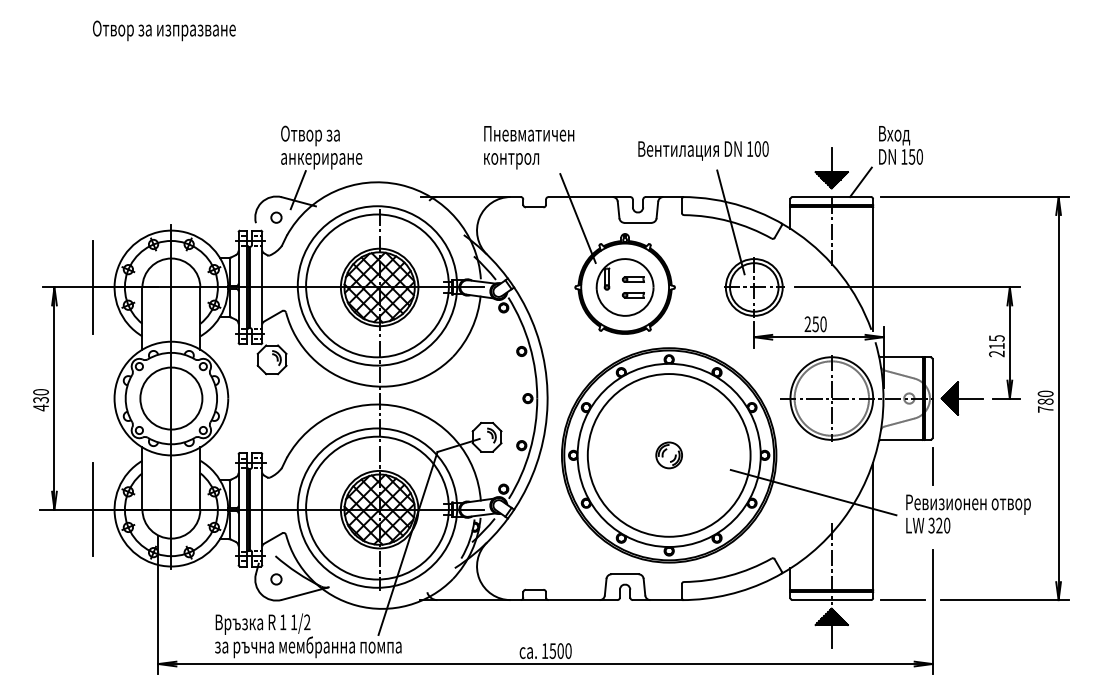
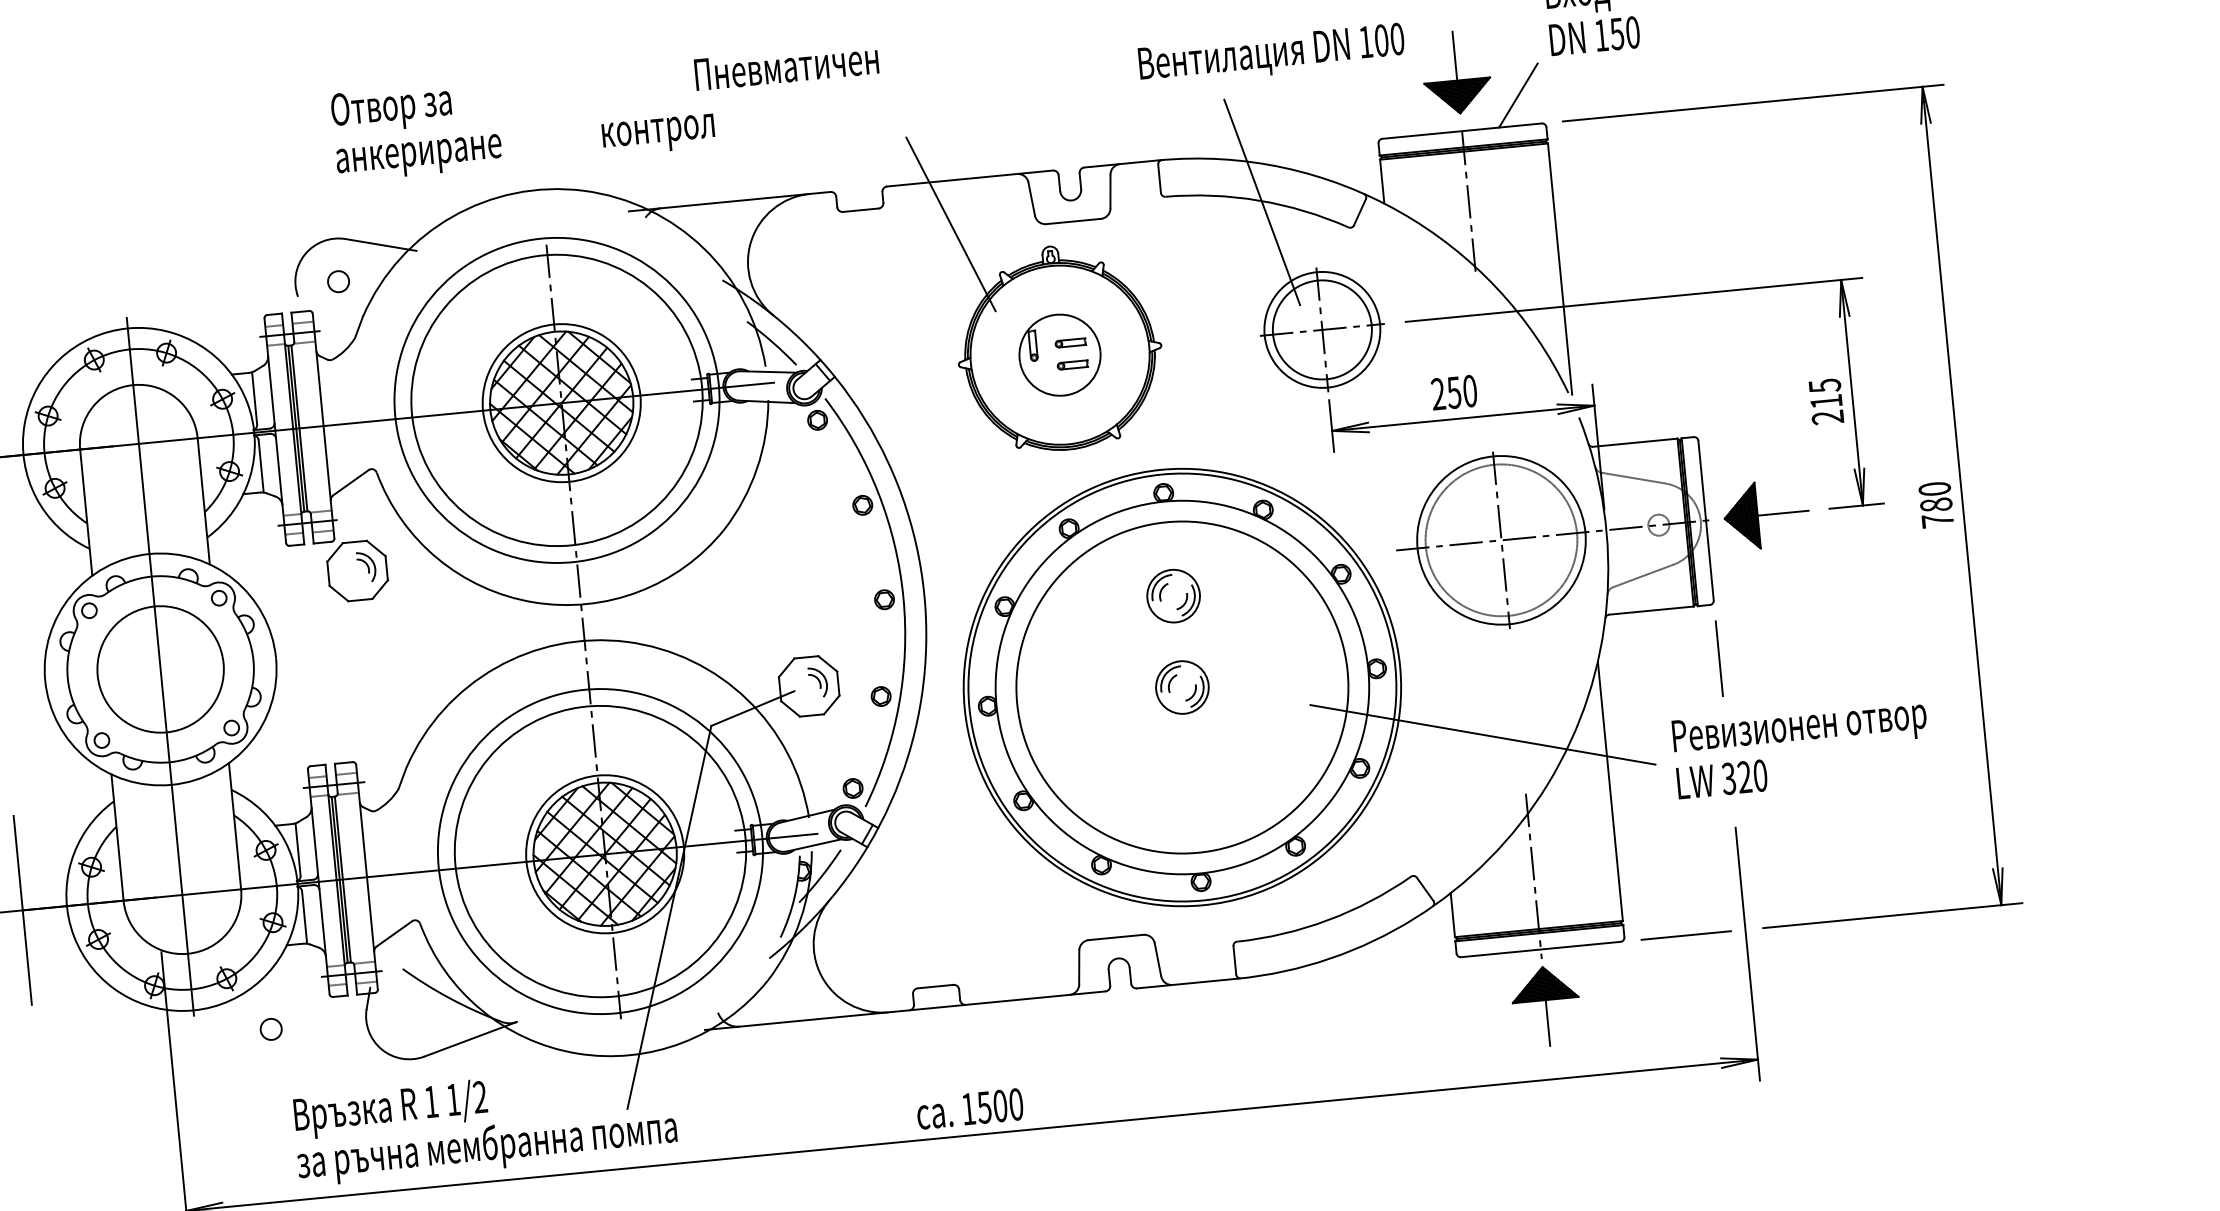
text: (529, 133) -> (787, 65), moved
text: (703, 150) -> (1271, 54), moved
text: (511, 161) -> (658, 135), moved
line: (297, 190) -> (375, 222), removed
part: (624, 287) -> (1058, 355), size x0.7
part: (668, 410) -> (1172, 596), added
circle: (276, 579) -> (271, 1029), moved

